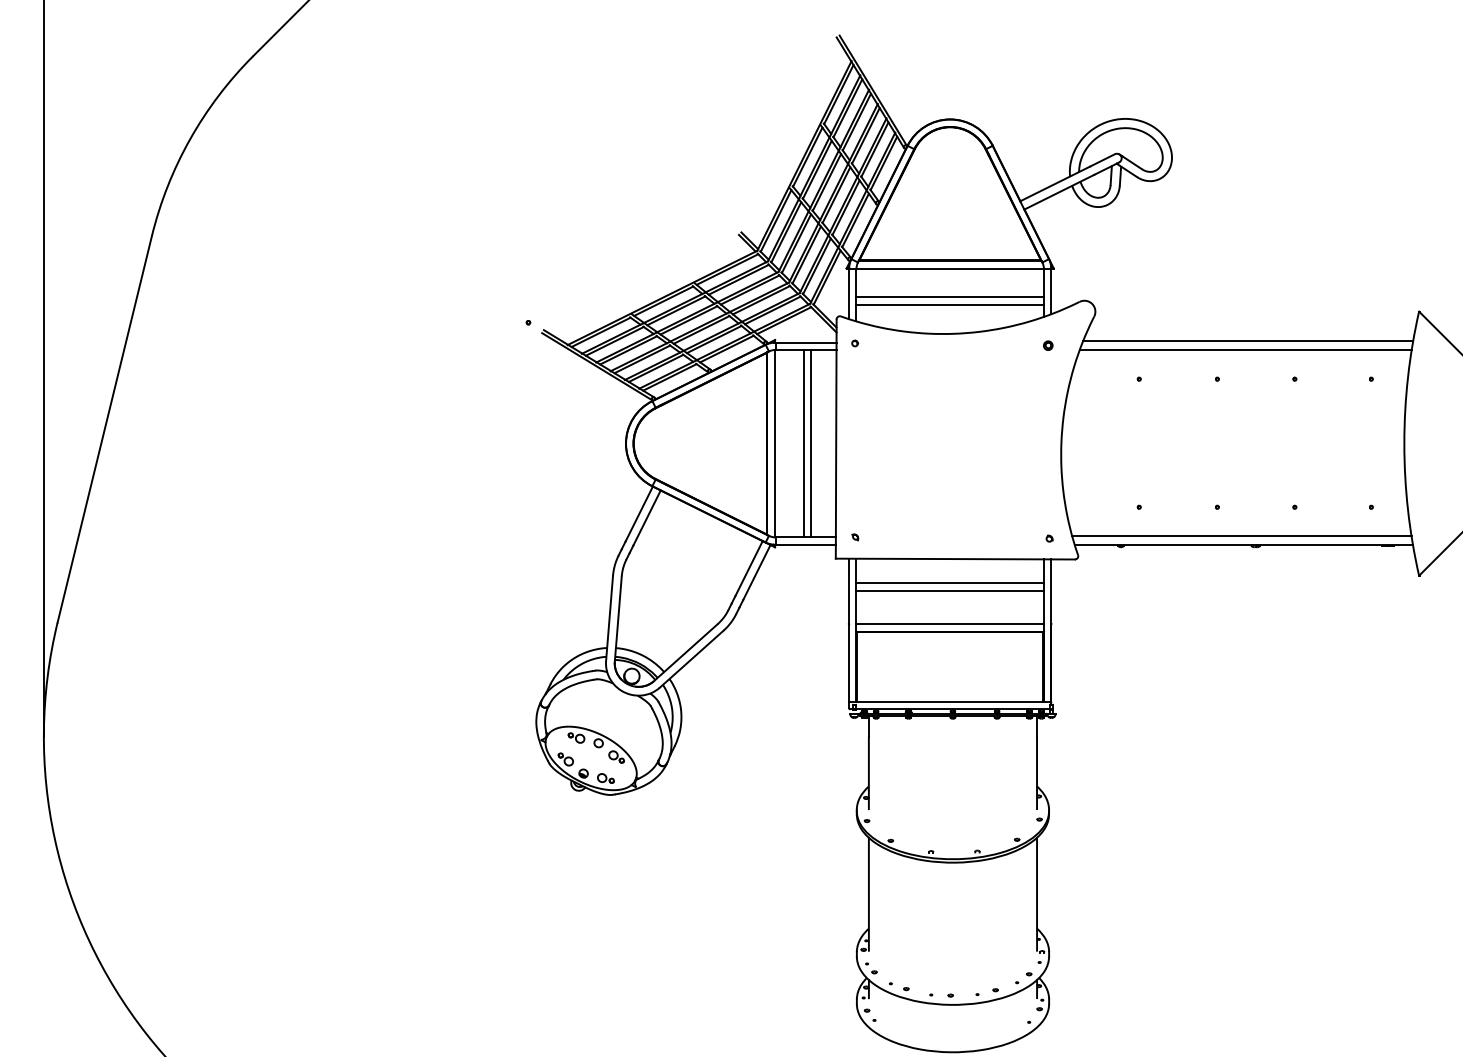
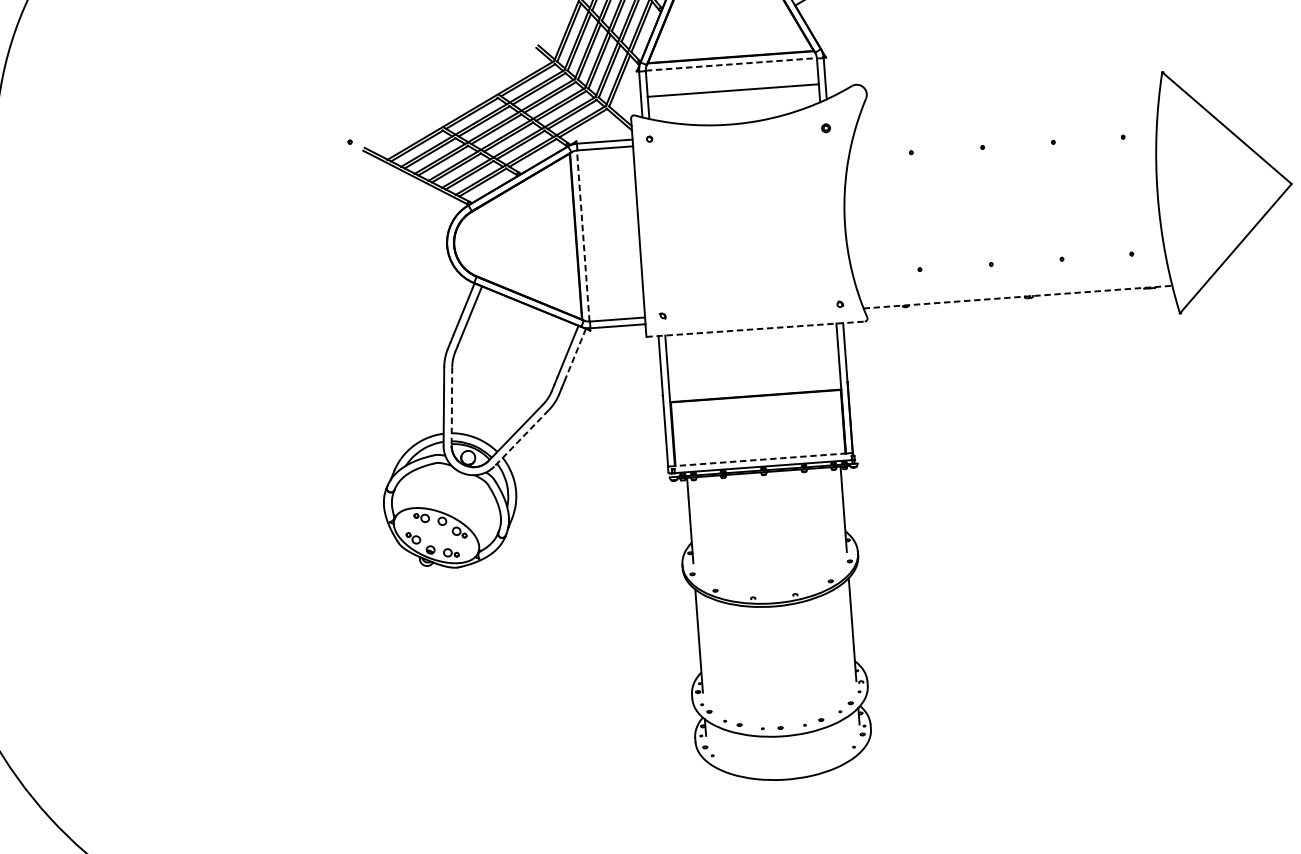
line: (950, 268) -> (731, 64), solid -> dashed
line: (949, 304) -> (733, 97), removed
line: (1248, 341) -> (1008, 111), removed
line: (1245, 350) -> (1006, 119), removed
line: (775, 443) -> (583, 235), solid -> dashed
line: (803, 443) -> (609, 233), removed
line: (811, 443) -> (616, 233), removed
line: (1241, 536) -> (1015, 289), removed
line: (1244, 545) -> (1018, 297), solid -> dashed
line: (955, 559) -> (755, 329), solid -> dashed
line: (756, 572) -> (574, 354), solid -> dashed
line: (949, 583) -> (751, 351), removed
line: (949, 590) -> (752, 358), removed
line: (618, 618) -> (452, 406), solid -> dashed
line: (949, 623) -> (754, 388), removed
line: (691, 659) -> (521, 438), solid -> dashed
line: (950, 701) -> (760, 459), solid -> dashed

